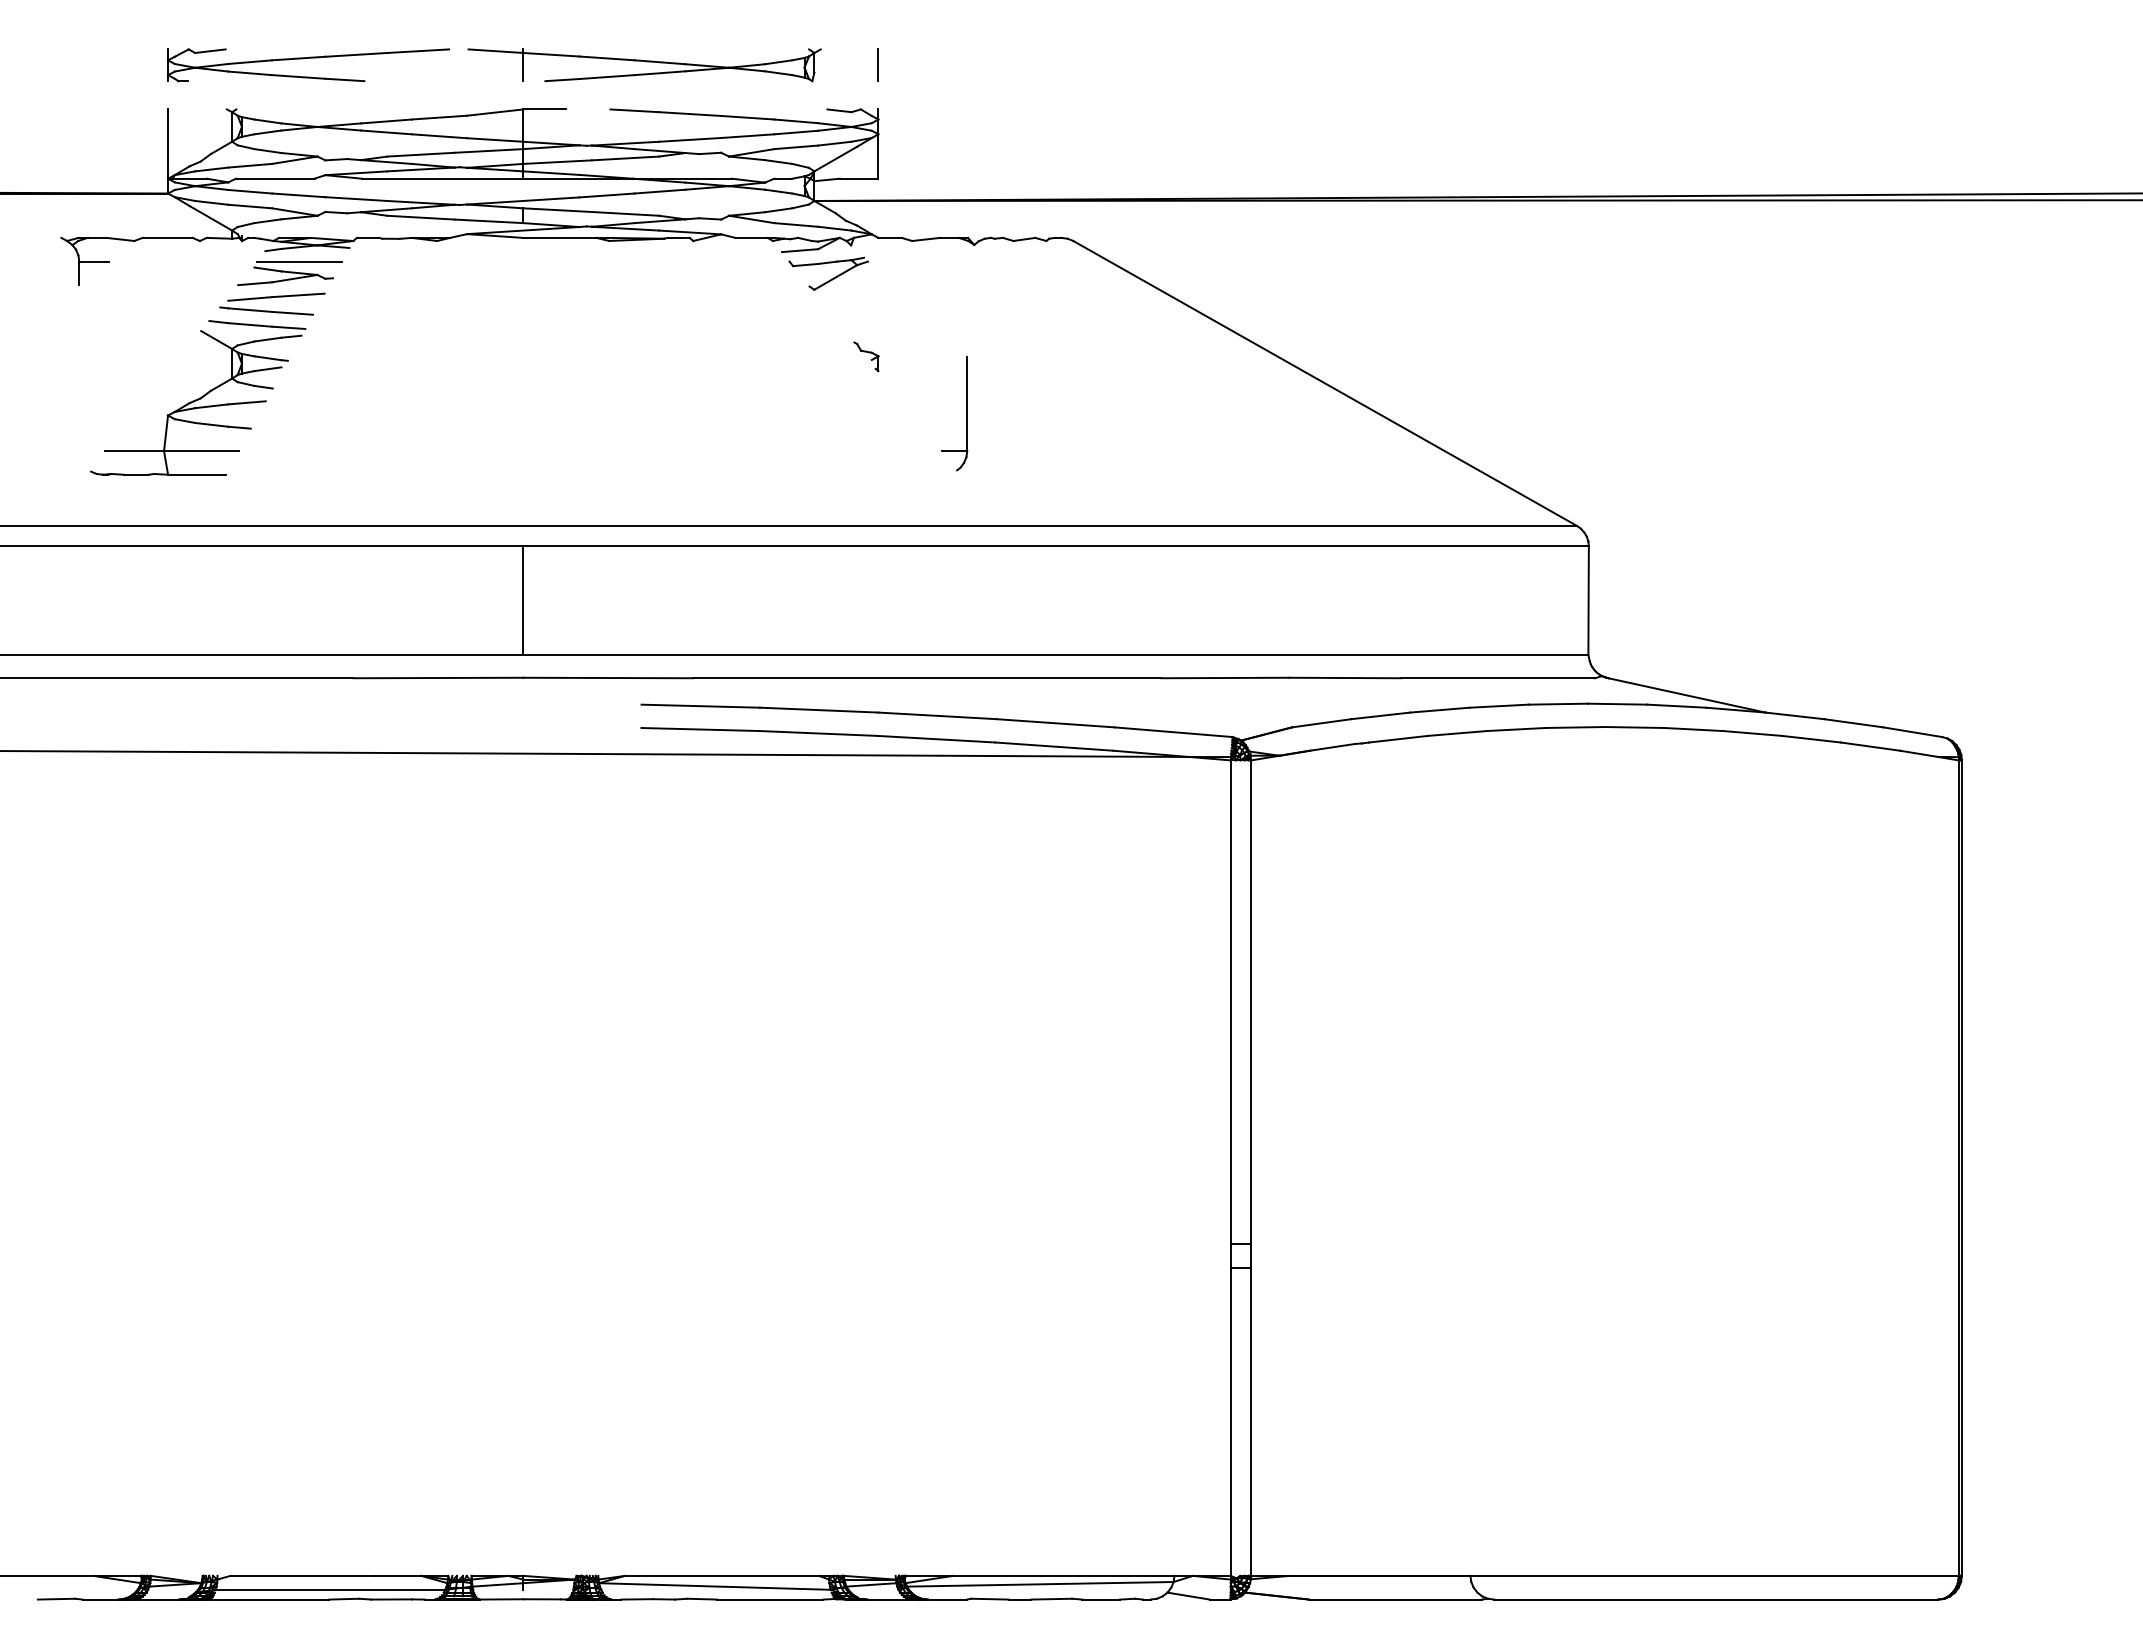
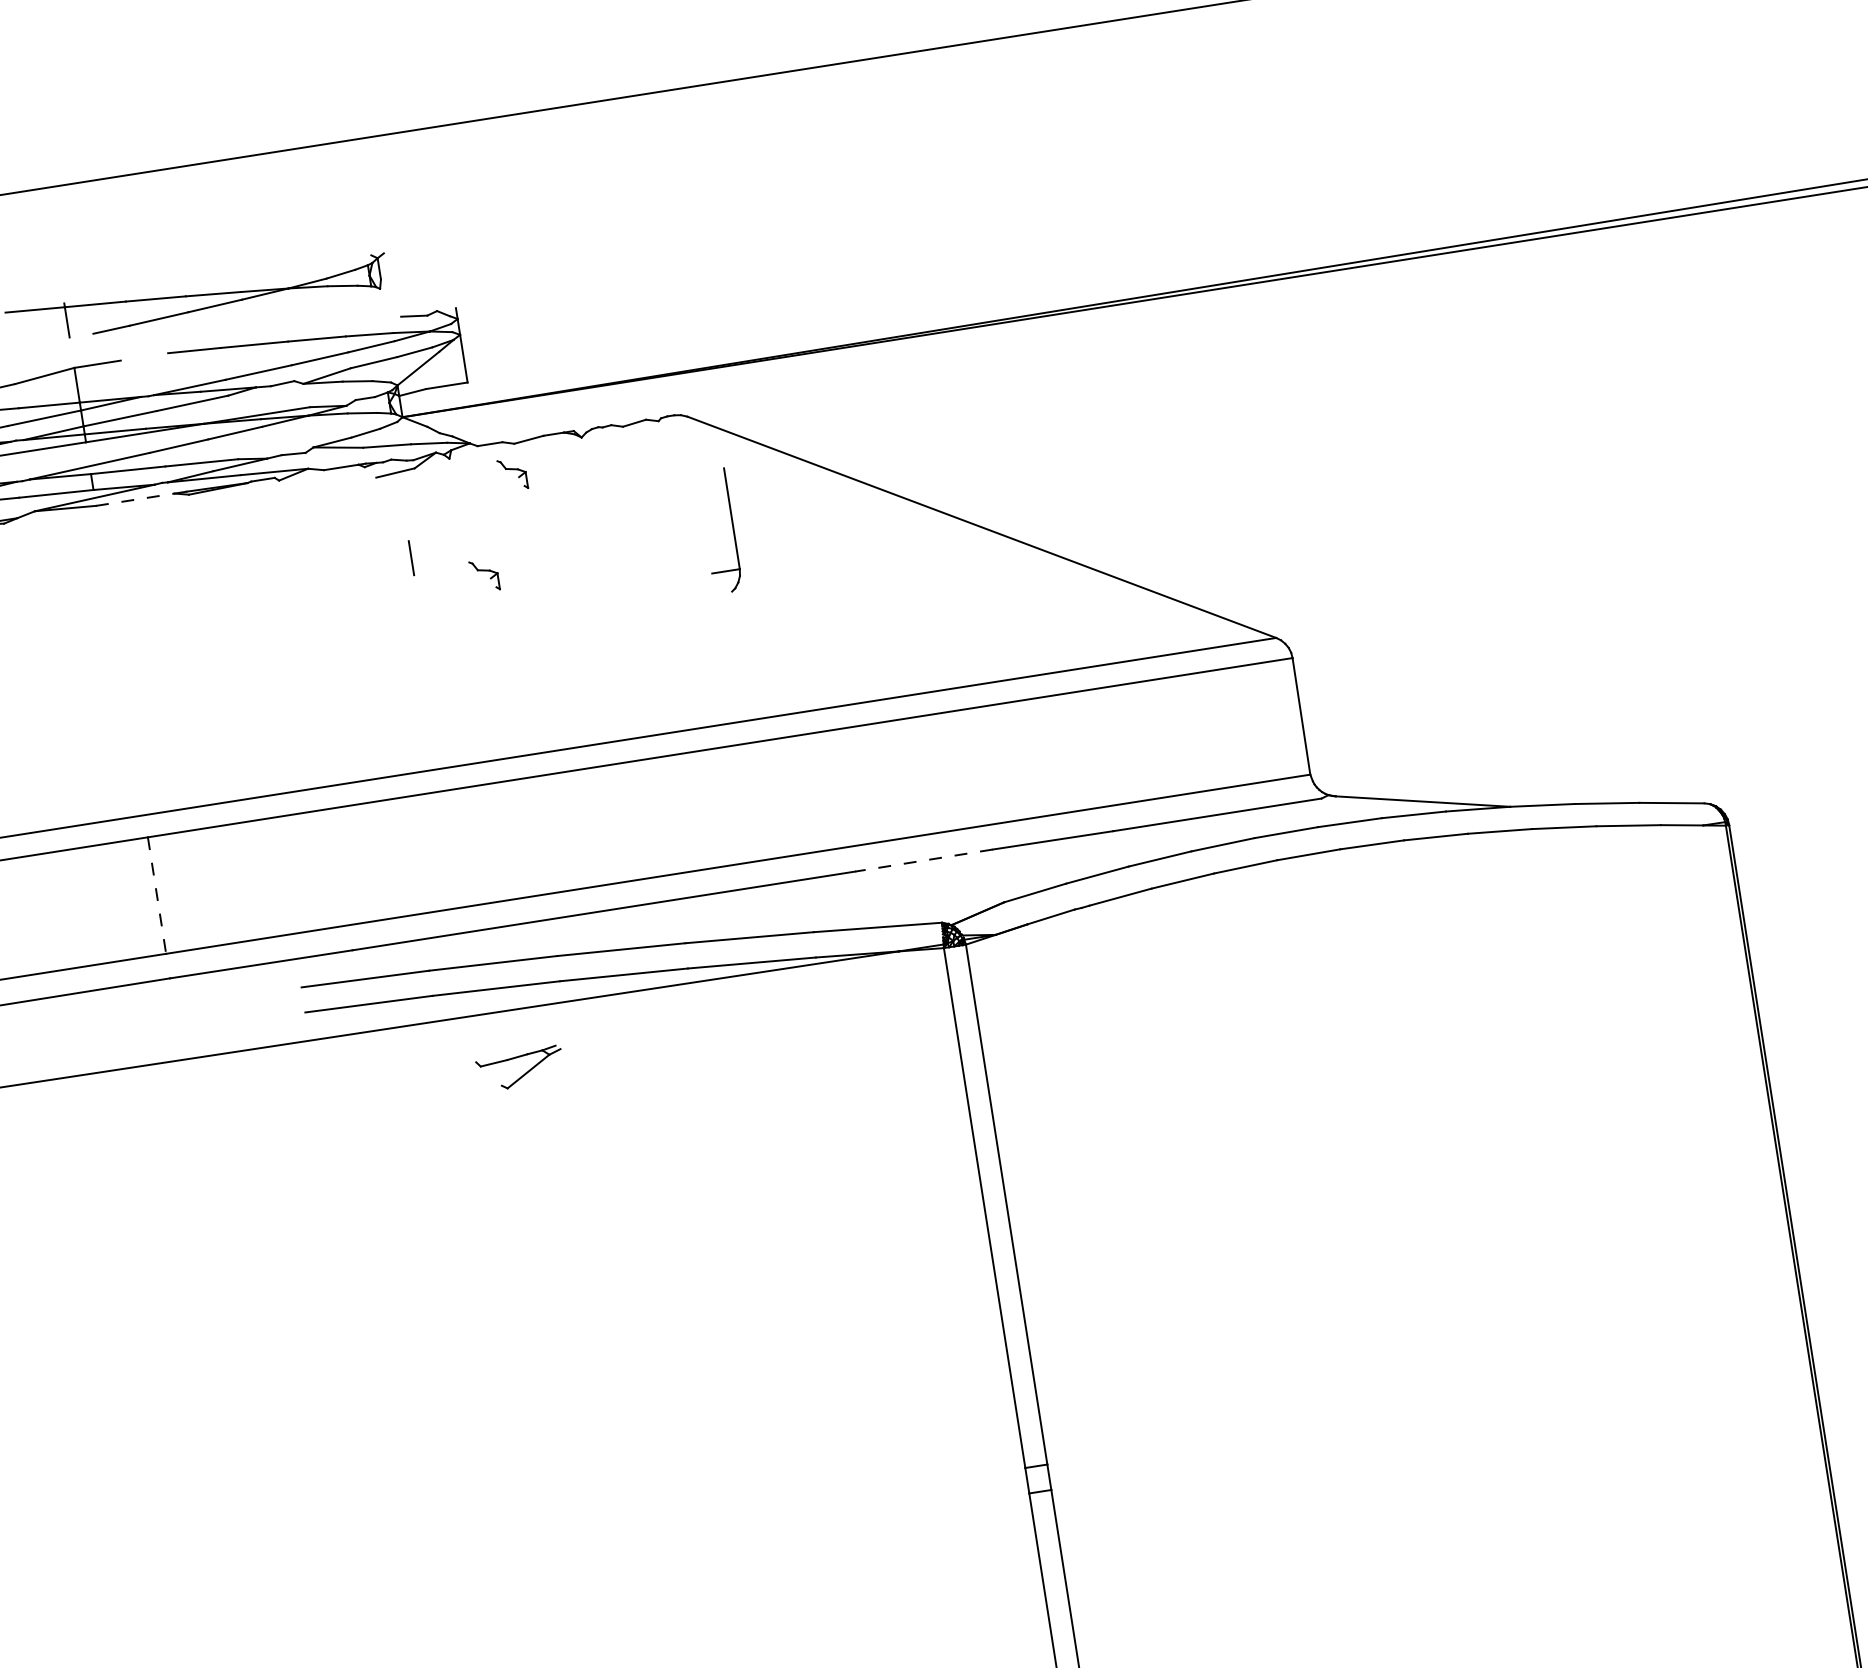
line: (877, 64) -> (410, 557), moved
line: (559, 237) -> (134, 499), solid -> dashed
part: (906, 268) -> (512, 474), added
part: (828, 273) -> (520, 1068), moved
part: (966, 413) -> (732, 528), moved
line: (523, 601) -> (157, 896), solid -> dashed
line: (1224, 678) -> (923, 861), solid -> dashed

